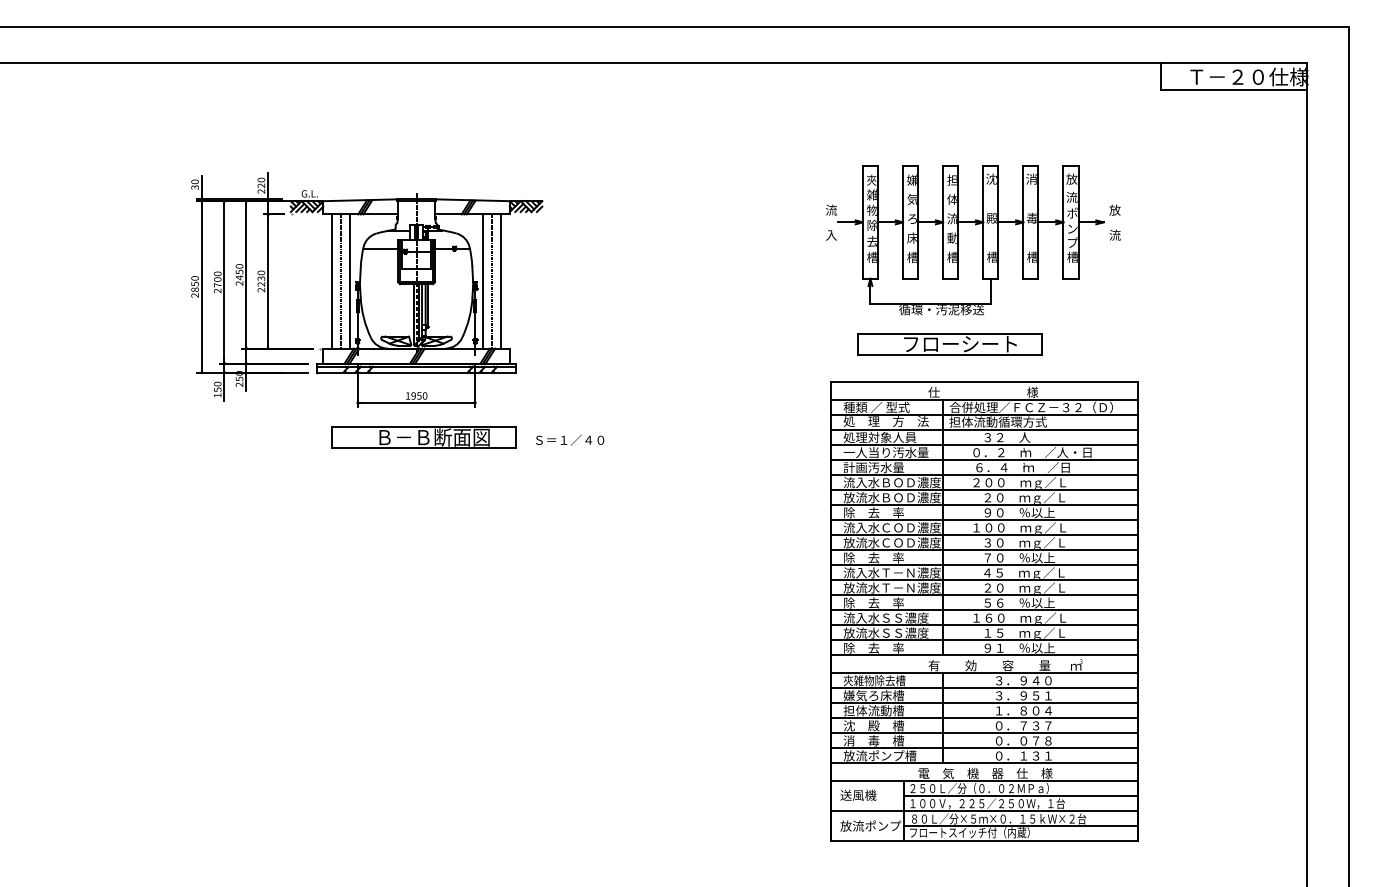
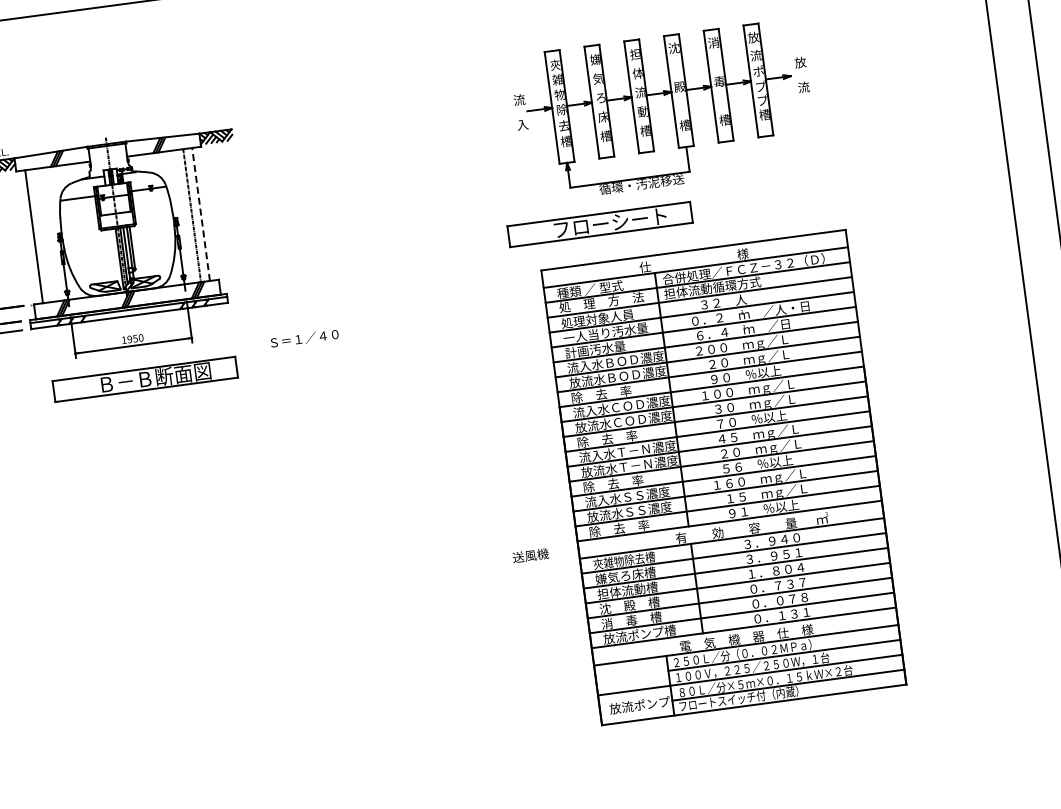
text: (1072, 228) -> (760, 86), ン -> プ
line: (341, 281) -> (43, 235), removed
line: (350, 281) -> (52, 234), removed
line: (482, 281) -> (182, 216), removed
line: (500, 281) -> (200, 214), solid -> dashed
part: (949, 344) -> (599, 224), moved
text: (570, 439) -> (304, 337), moved
text: (858, 794) -> (530, 554), moved

